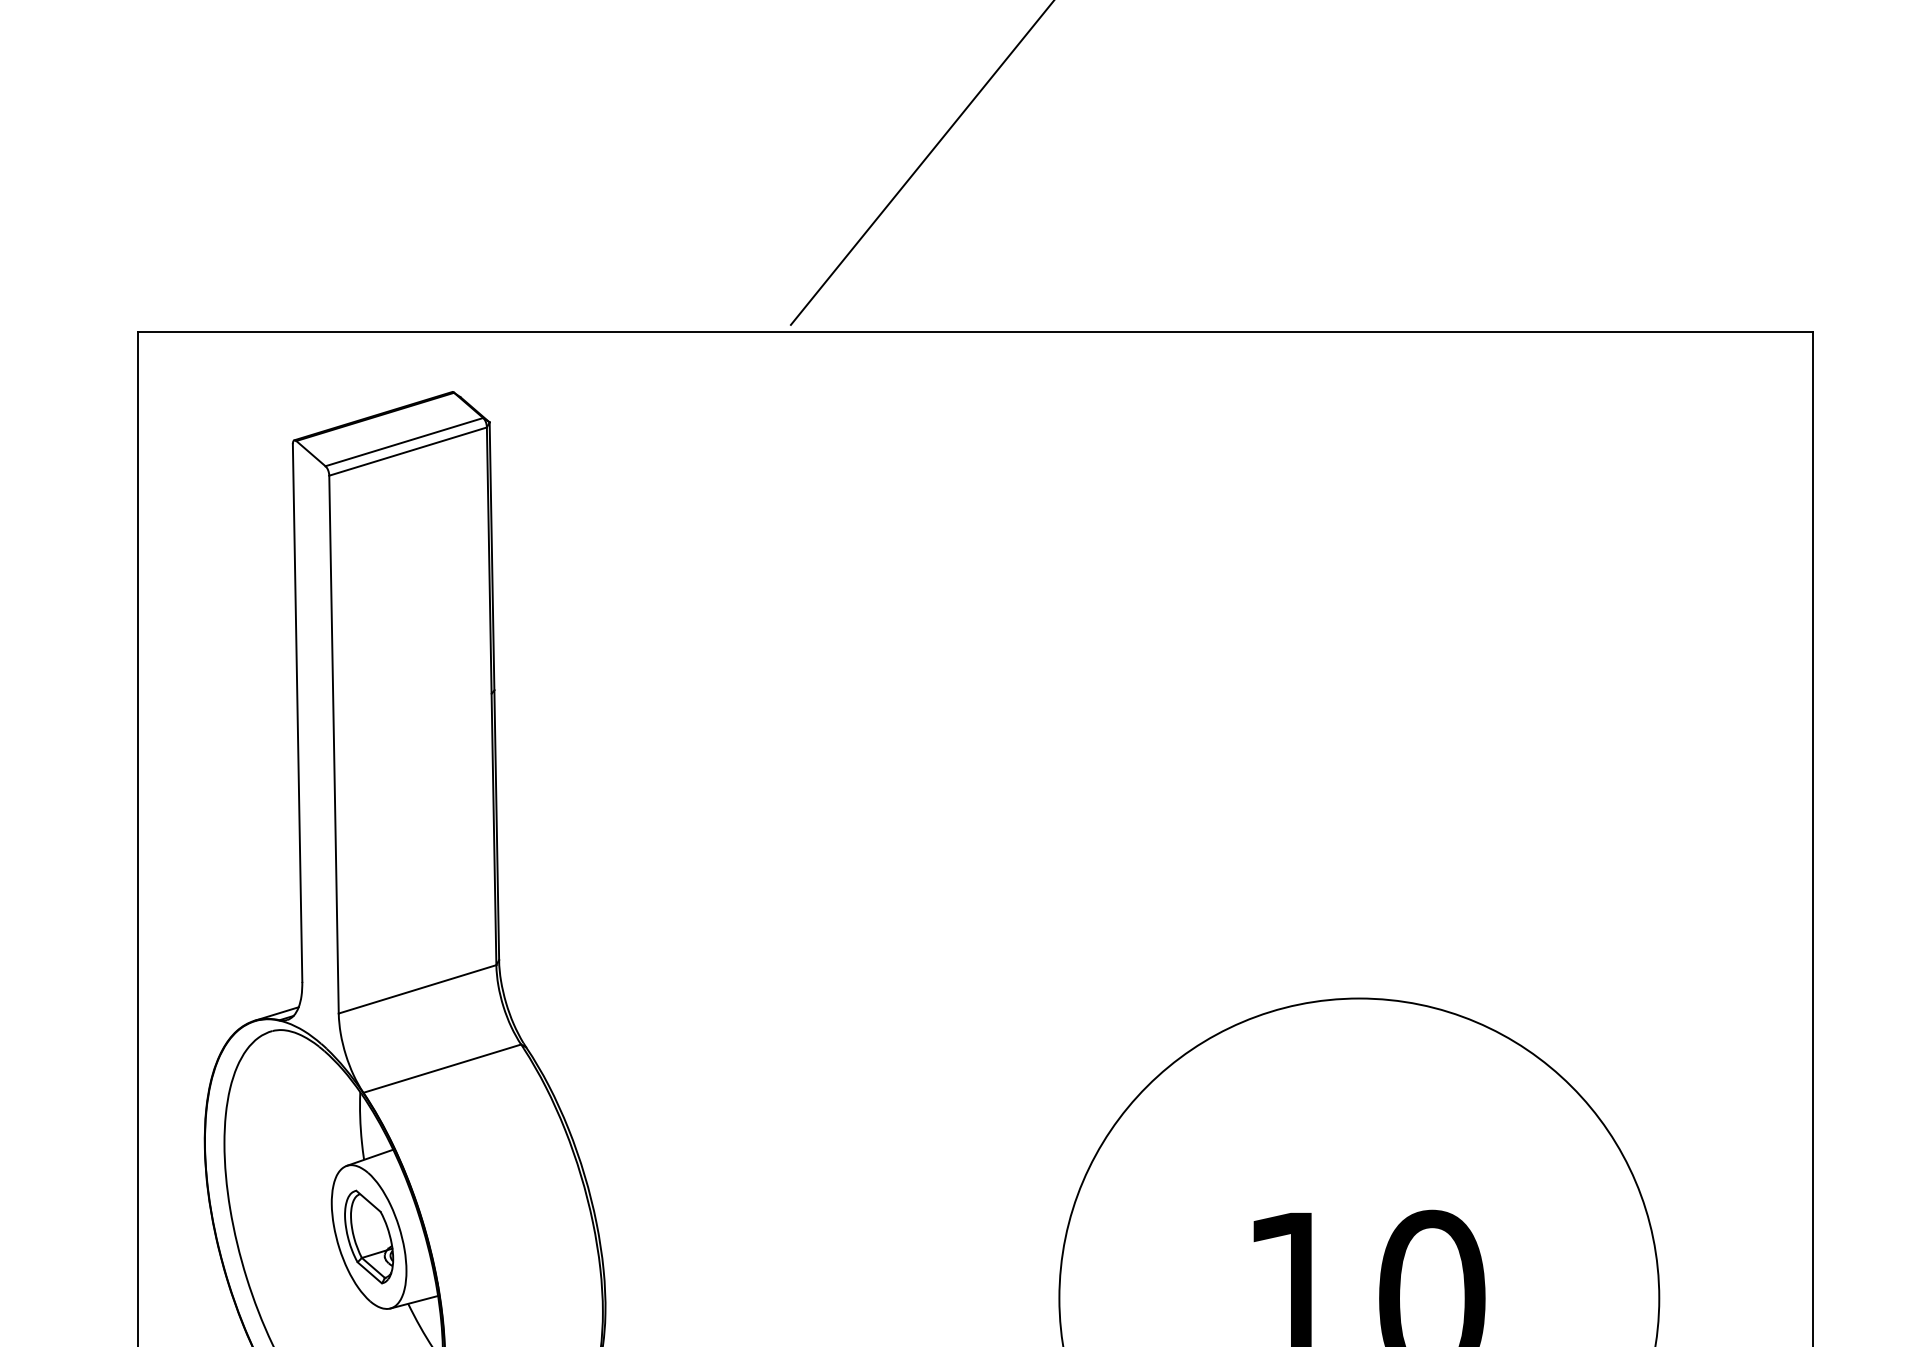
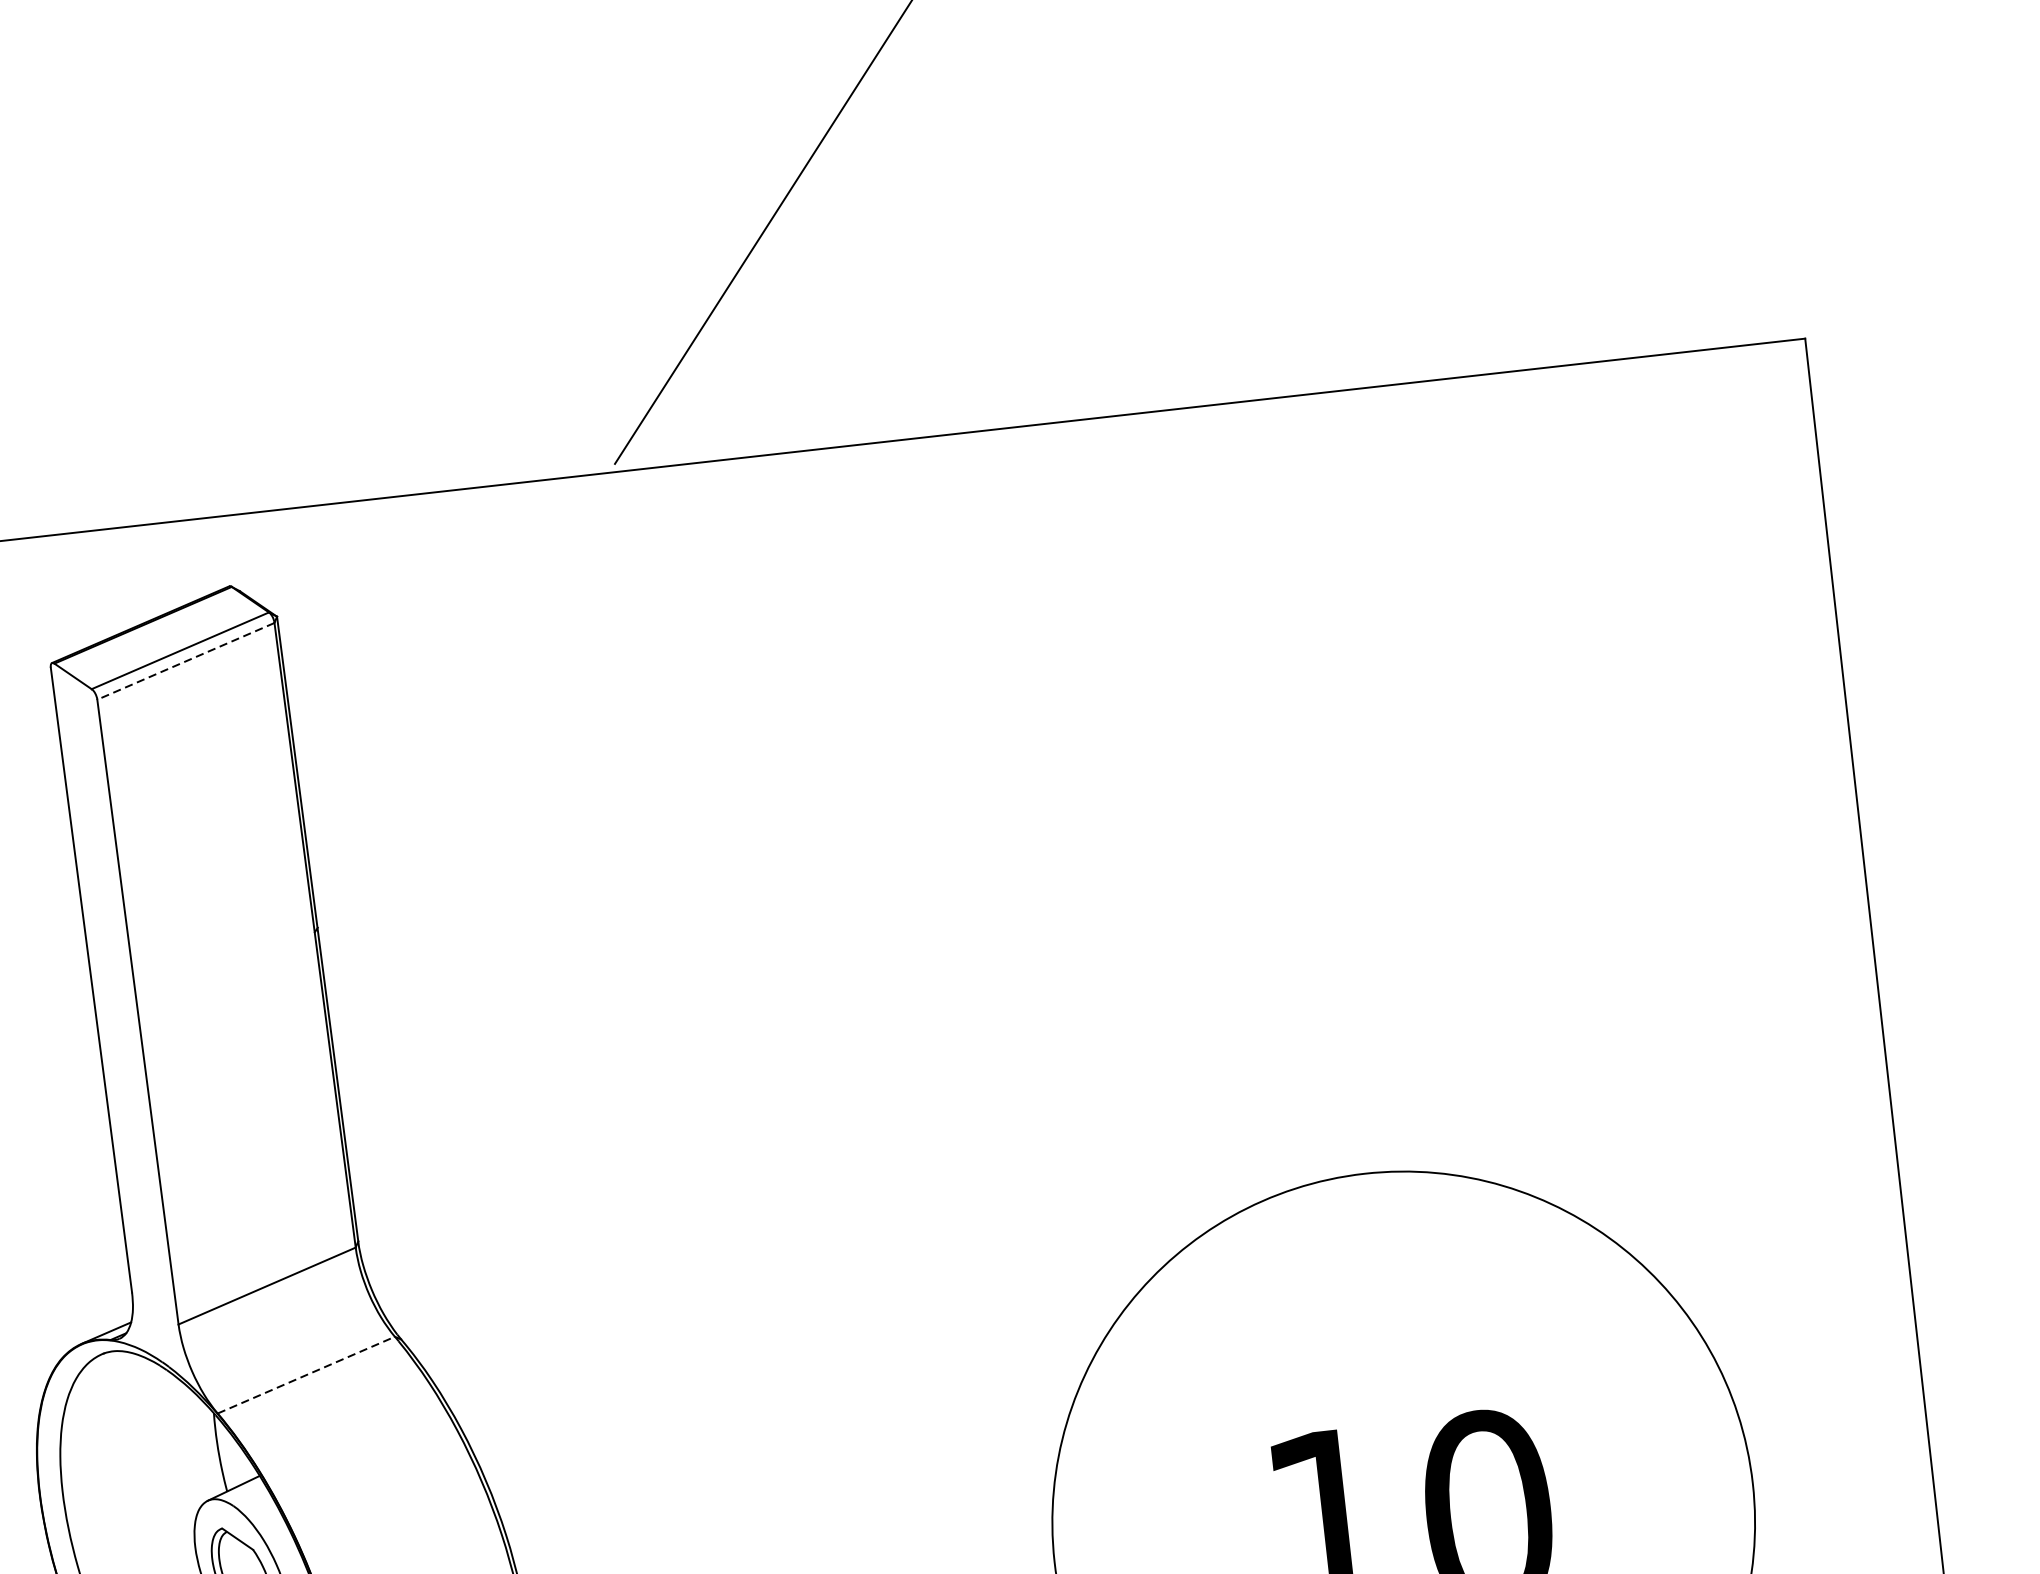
line: (407, 451) -> (185, 661), solid -> dashed
line: (442, 1068) -> (306, 1374), solid -> dashed

